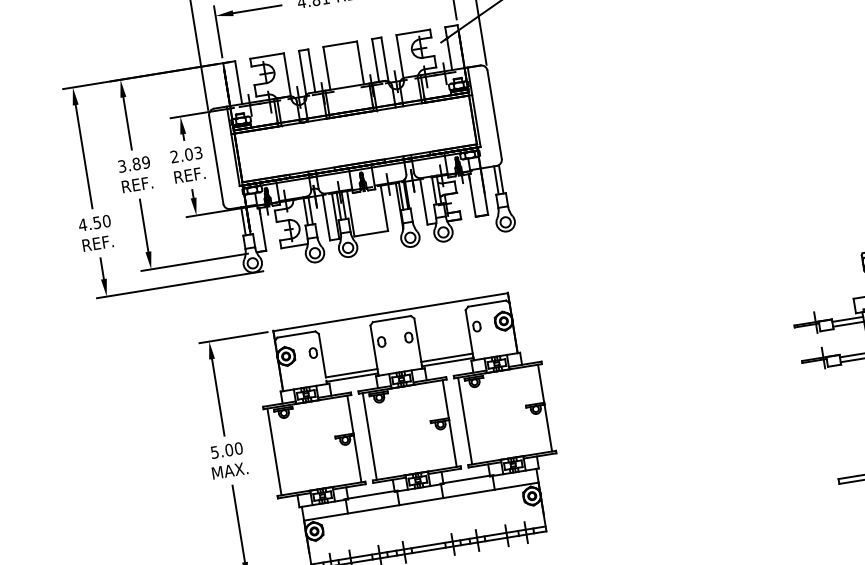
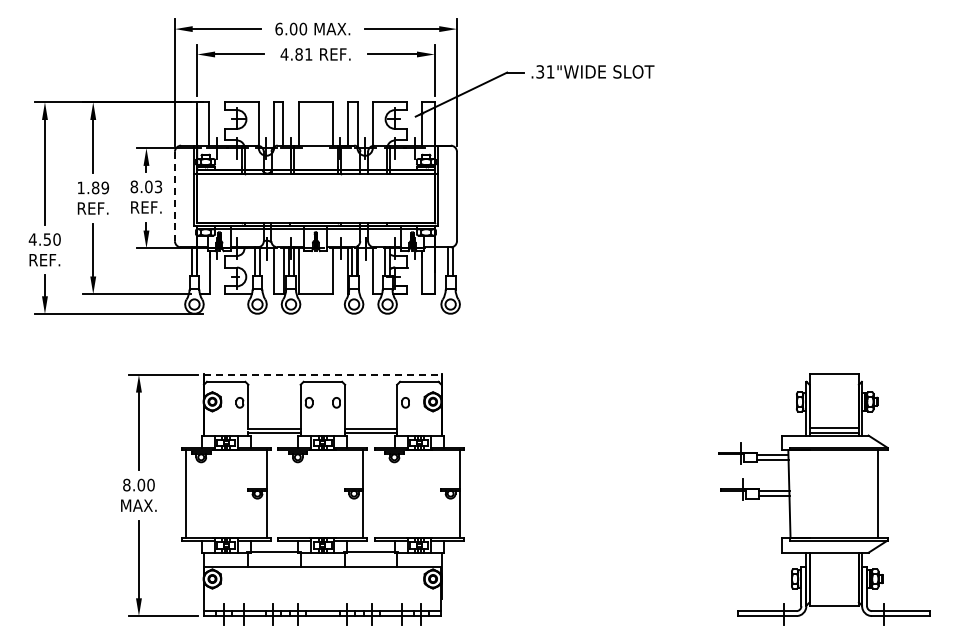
text: (174, 156) -> (134, 186), 2.03 -> 8.03
line: (215, 159) -> (174, 196), solid -> dashed
text: (121, 166) -> (80, 187), 3.89 -> 1.89
line: (390, 311) -> (322, 374), solid -> dashed
line: (464, 421) -> (378, 494), removed
line: (370, 436) -> (282, 494), removed
text: (214, 451) -> (126, 484), 5.00 -> 8.00

